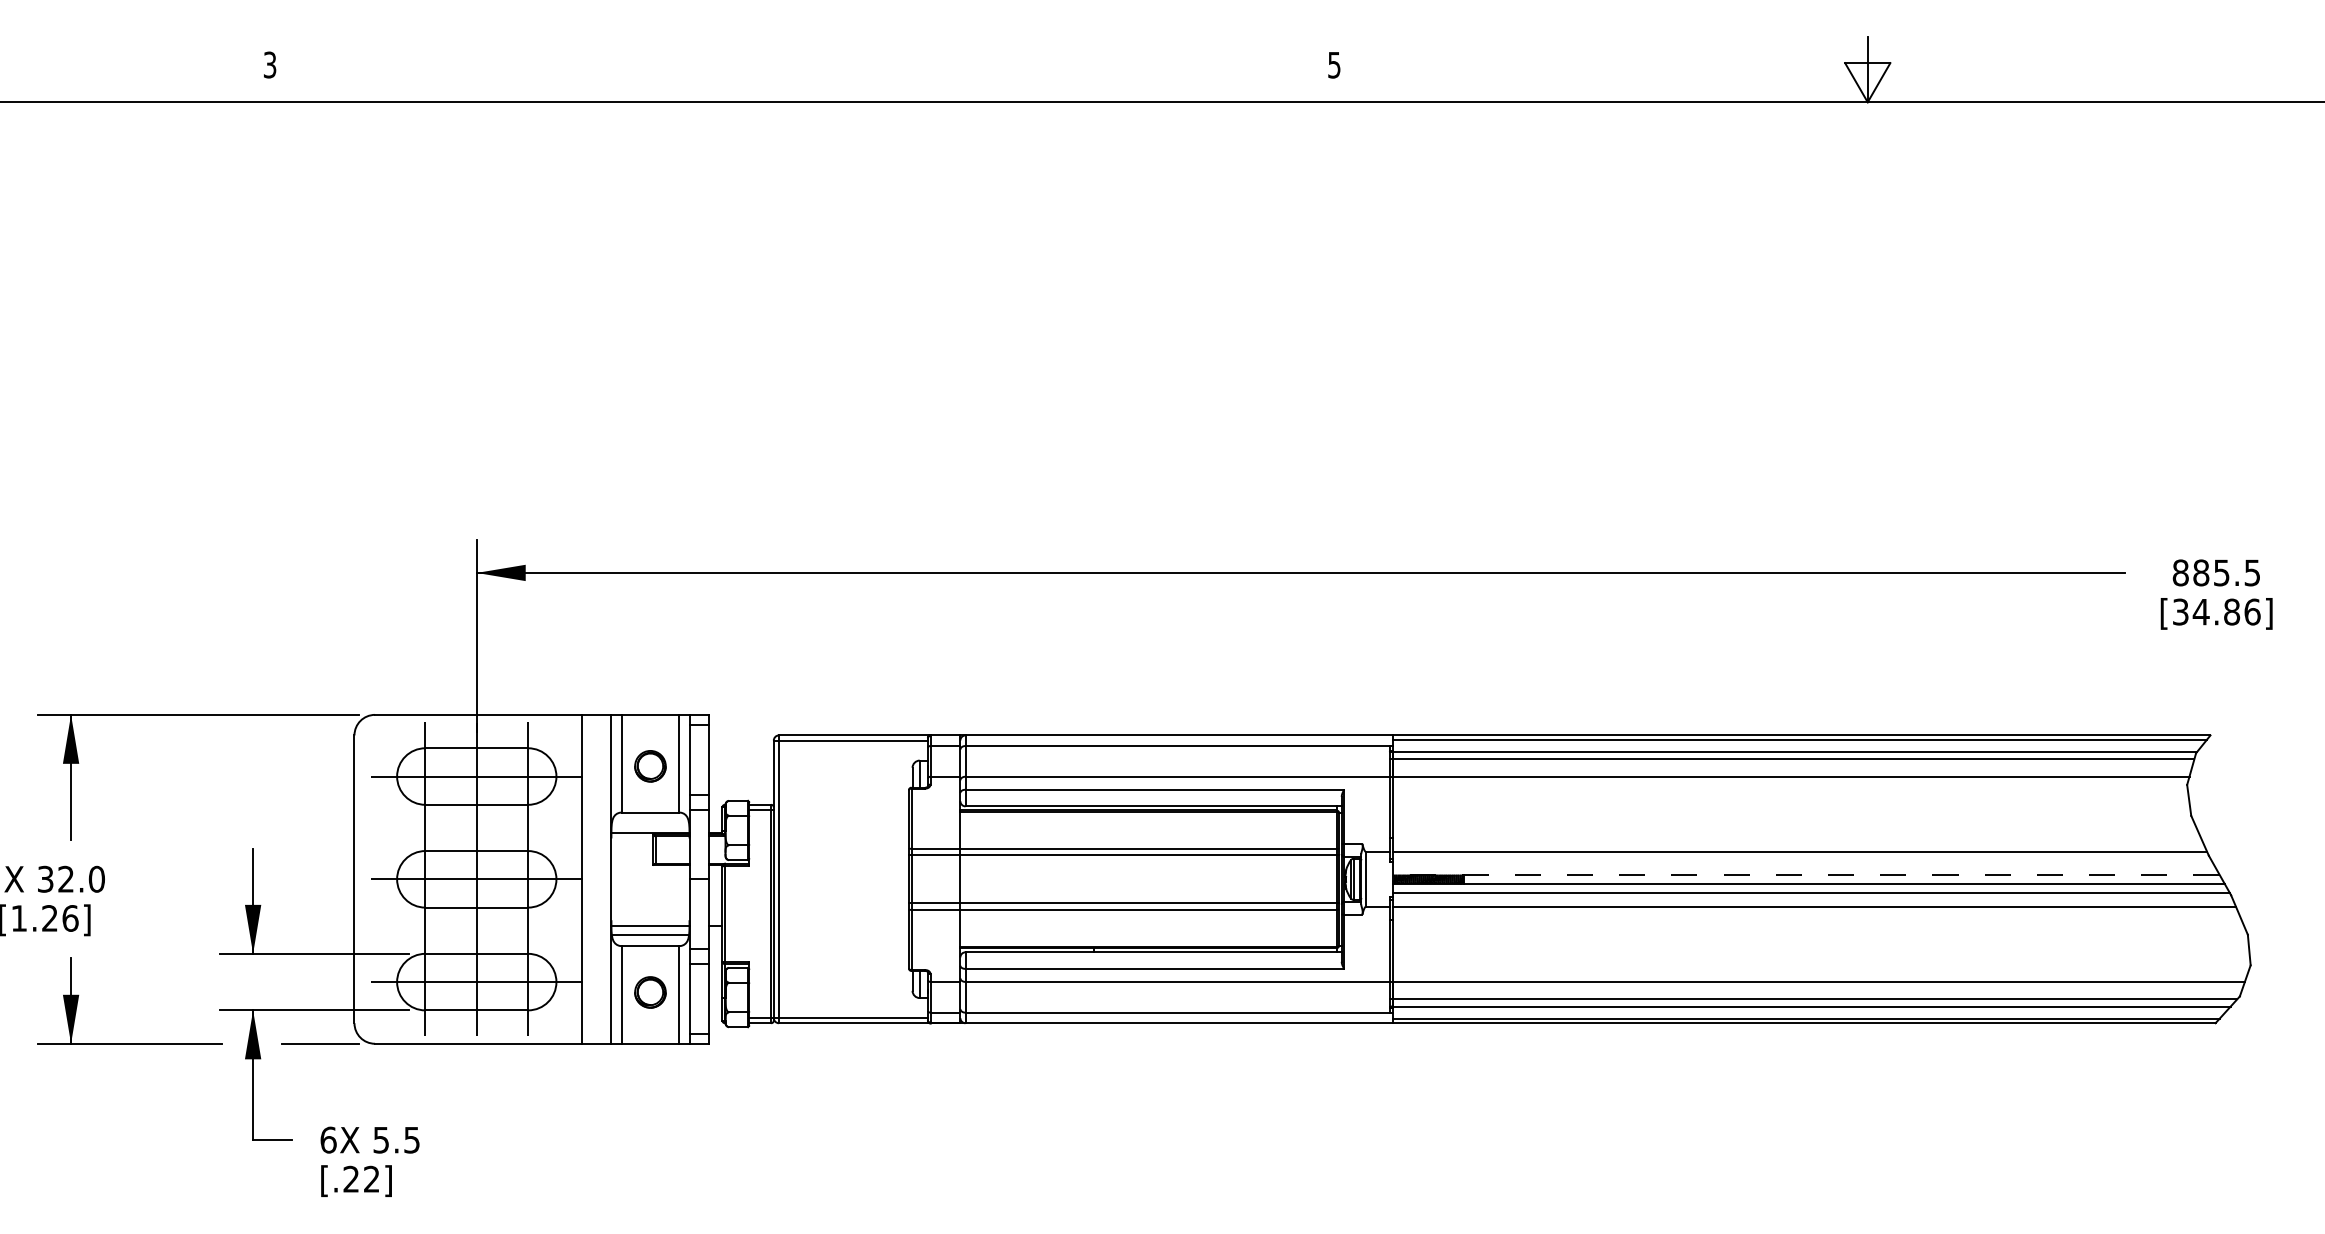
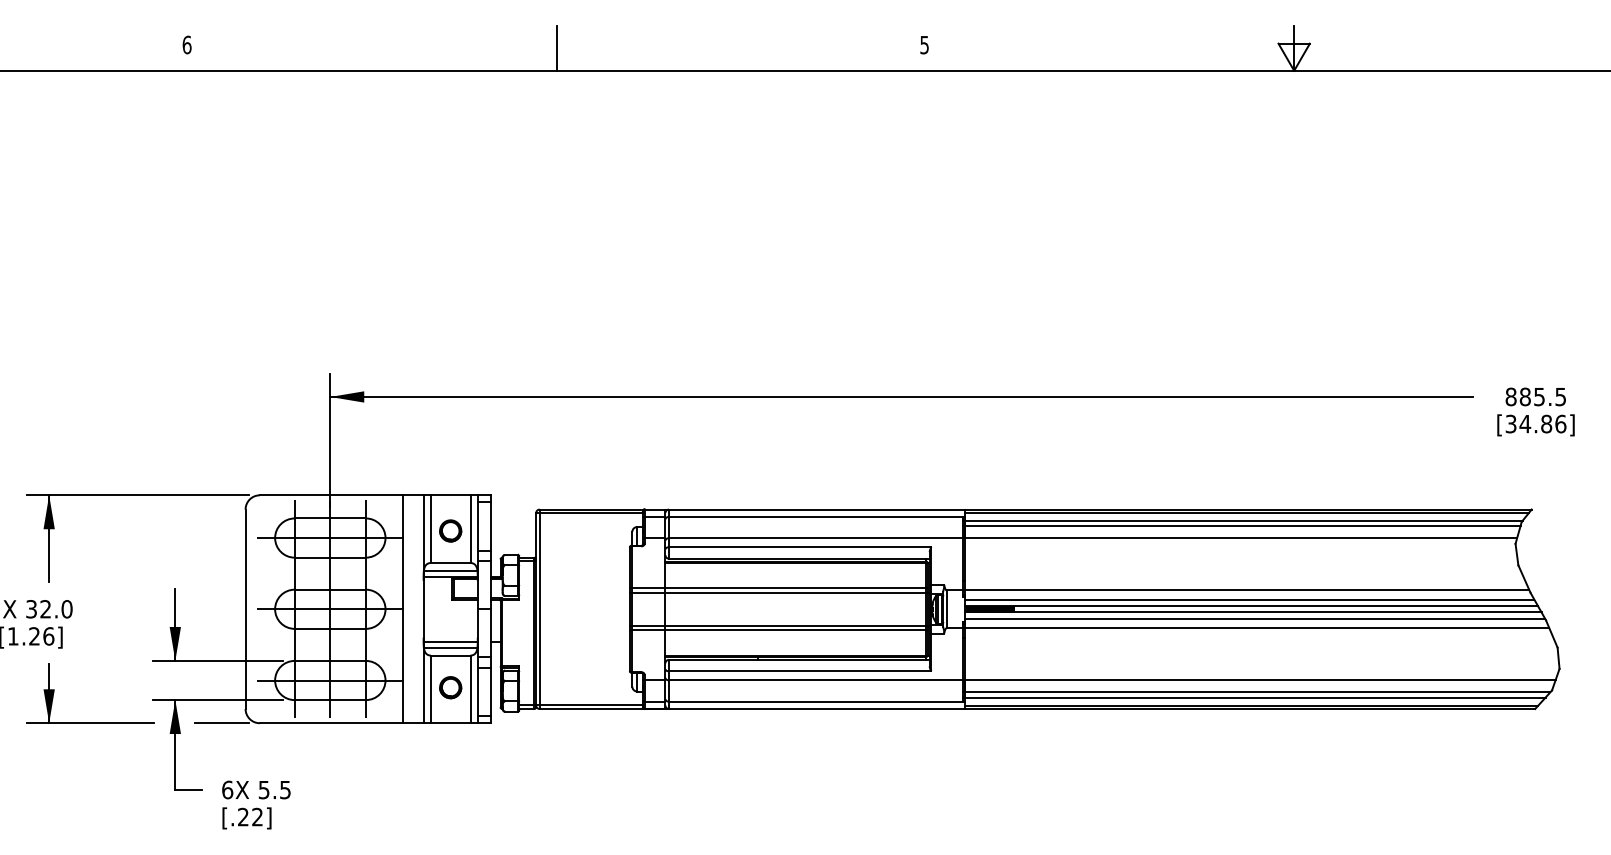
text: (269, 64) -> (186, 44), 3 -> 6
line: (804, 68) -> (557, 47), added
line: (650, 824) -> (450, 571), added
line: (1803, 865) -> (1249, 599), added
line: (1806, 875) -> (1251, 606), dashed -> solid

